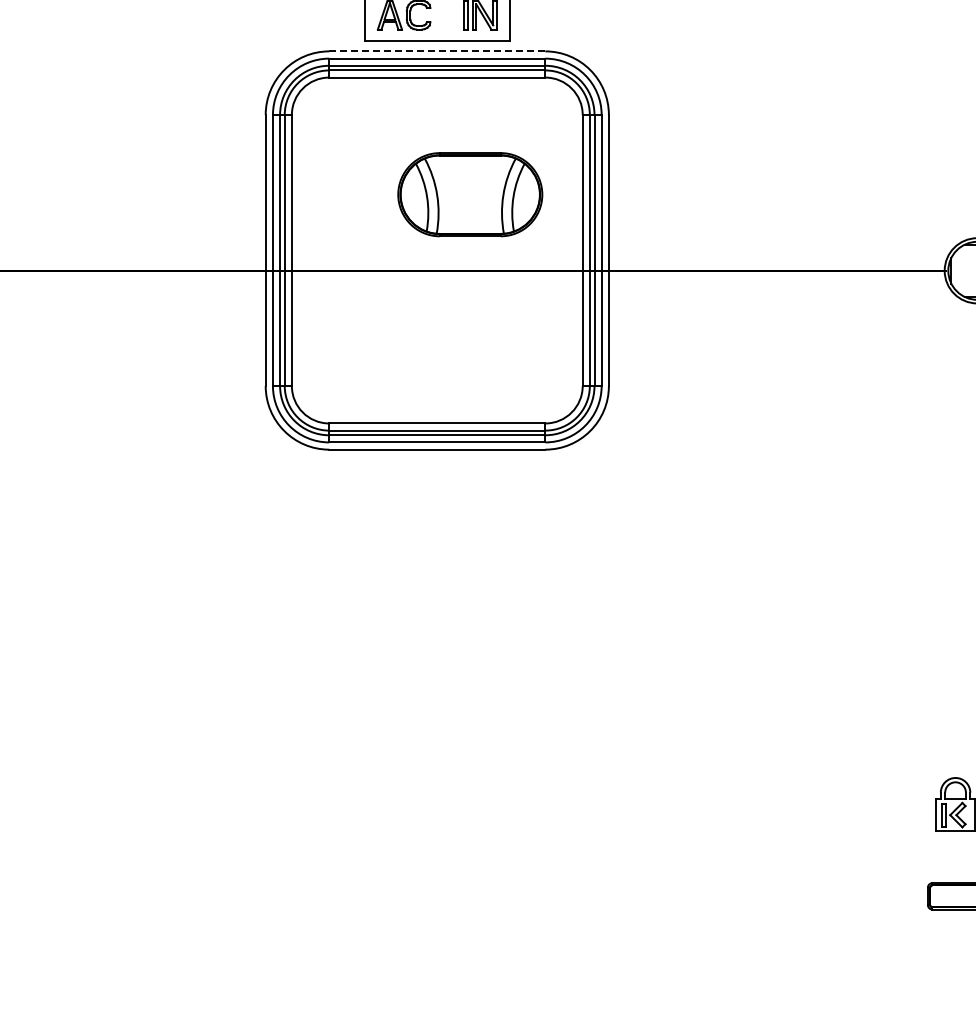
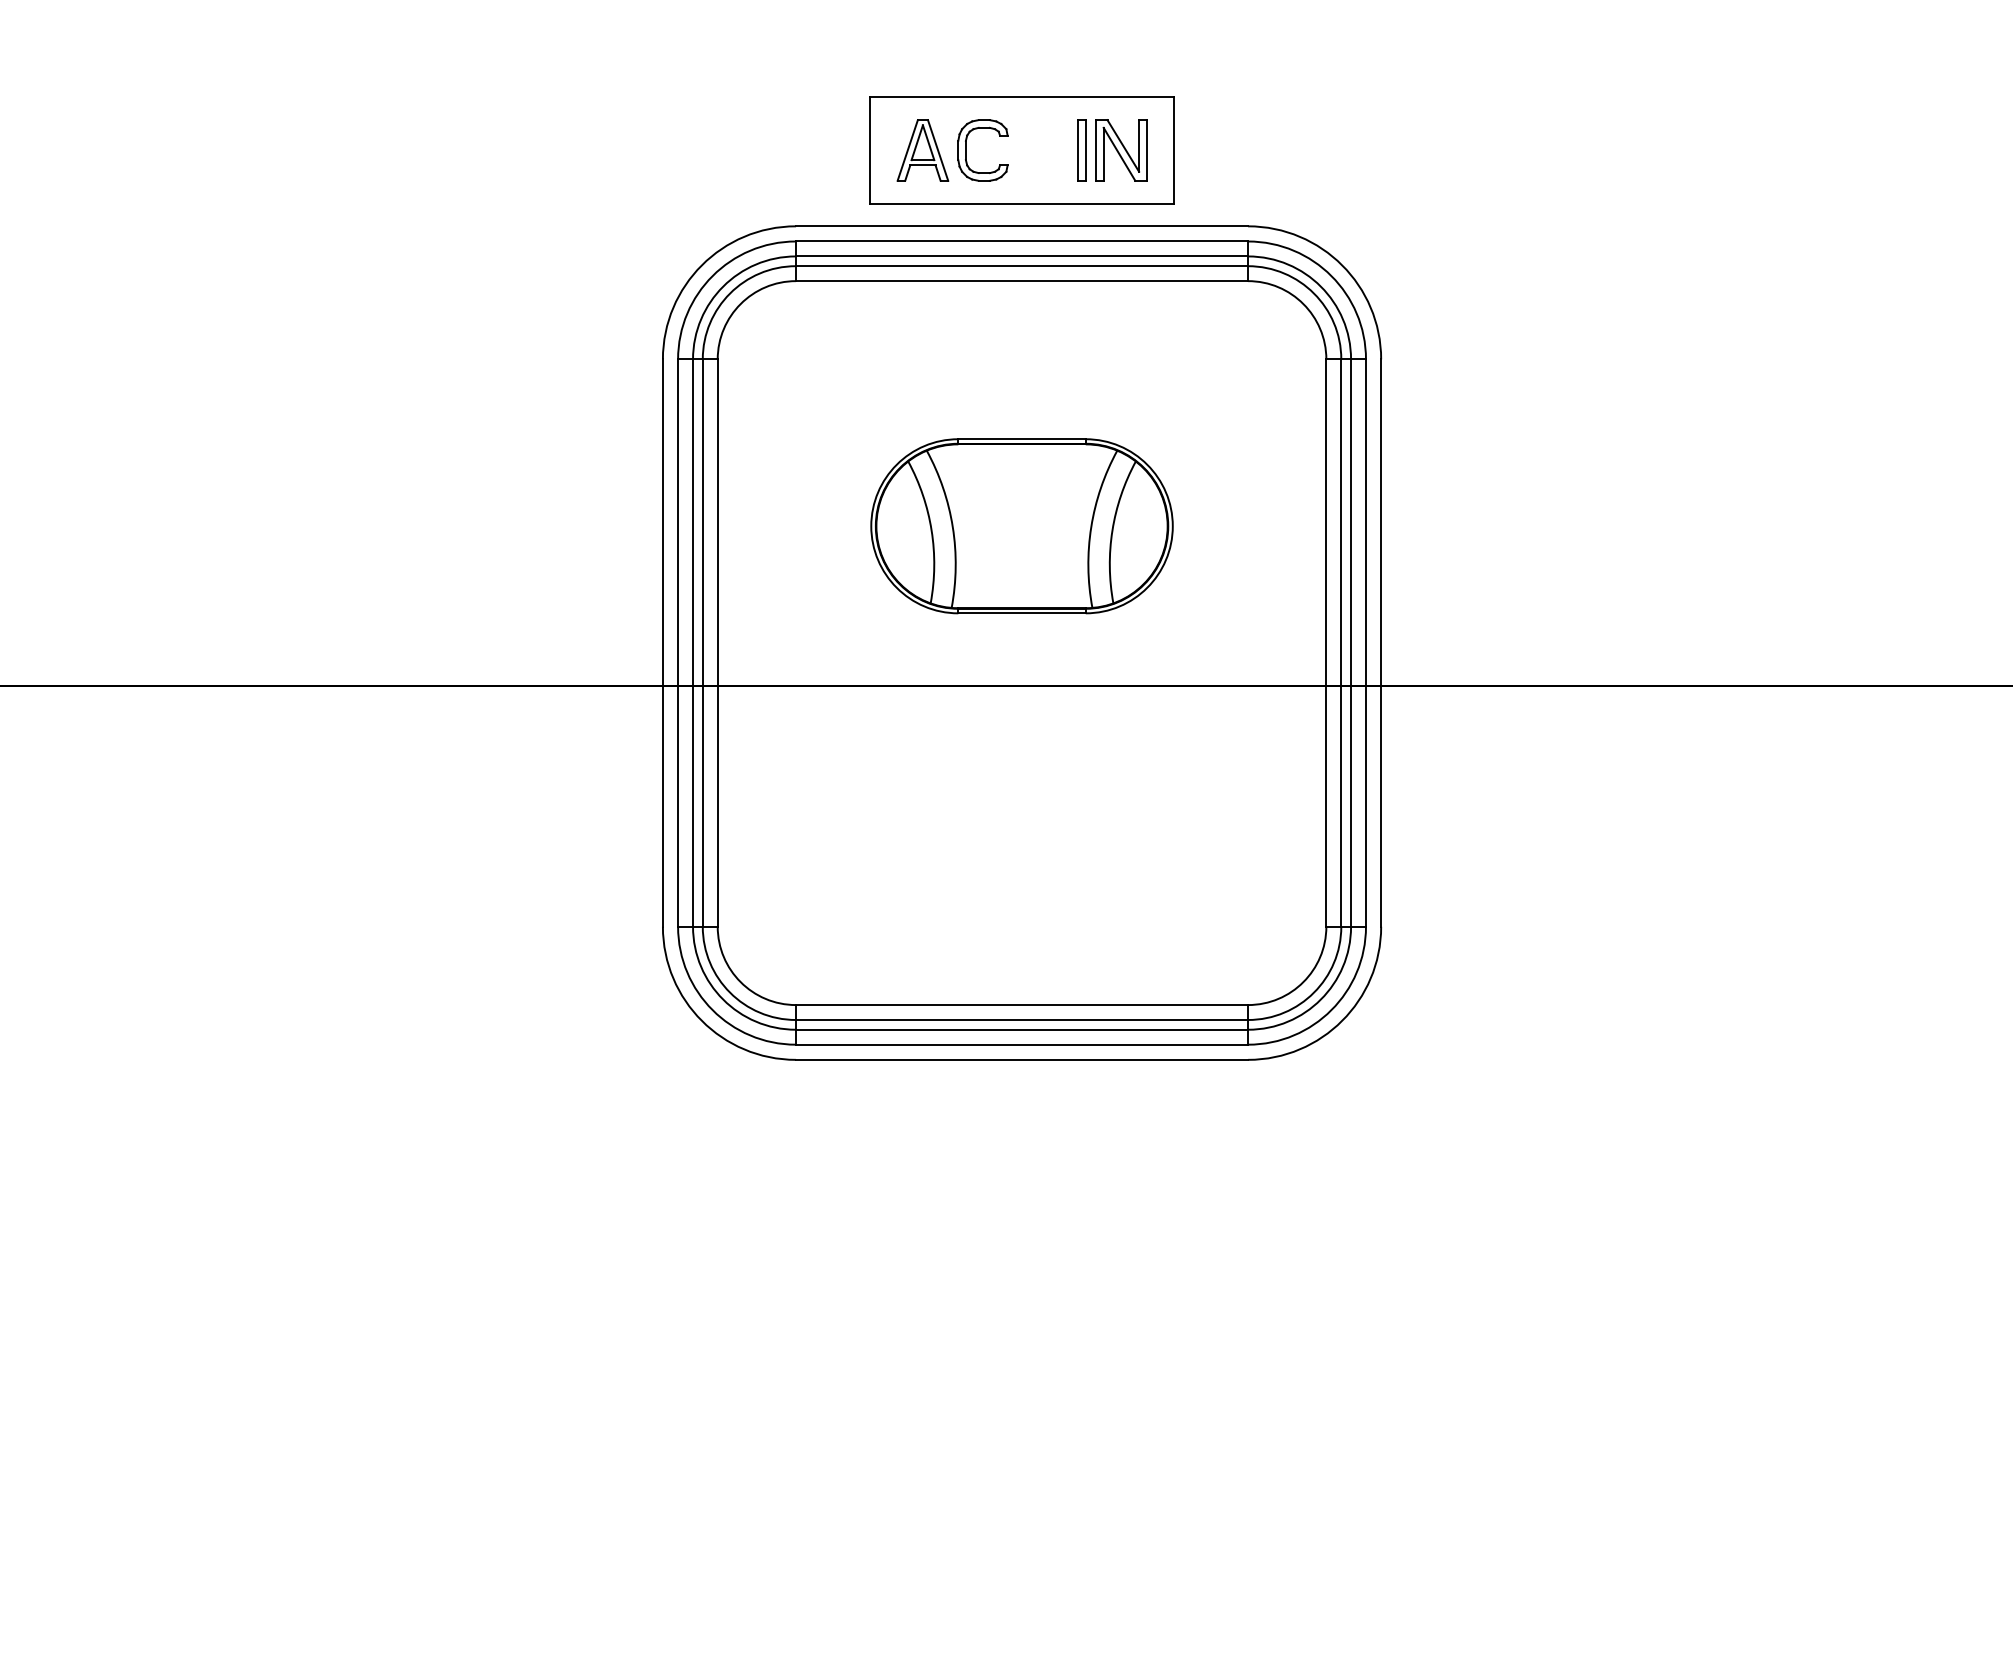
line: (436, 51) -> (1020, 226), dashed -> solid
part: (470, 194) -> (1022, 525), moved

